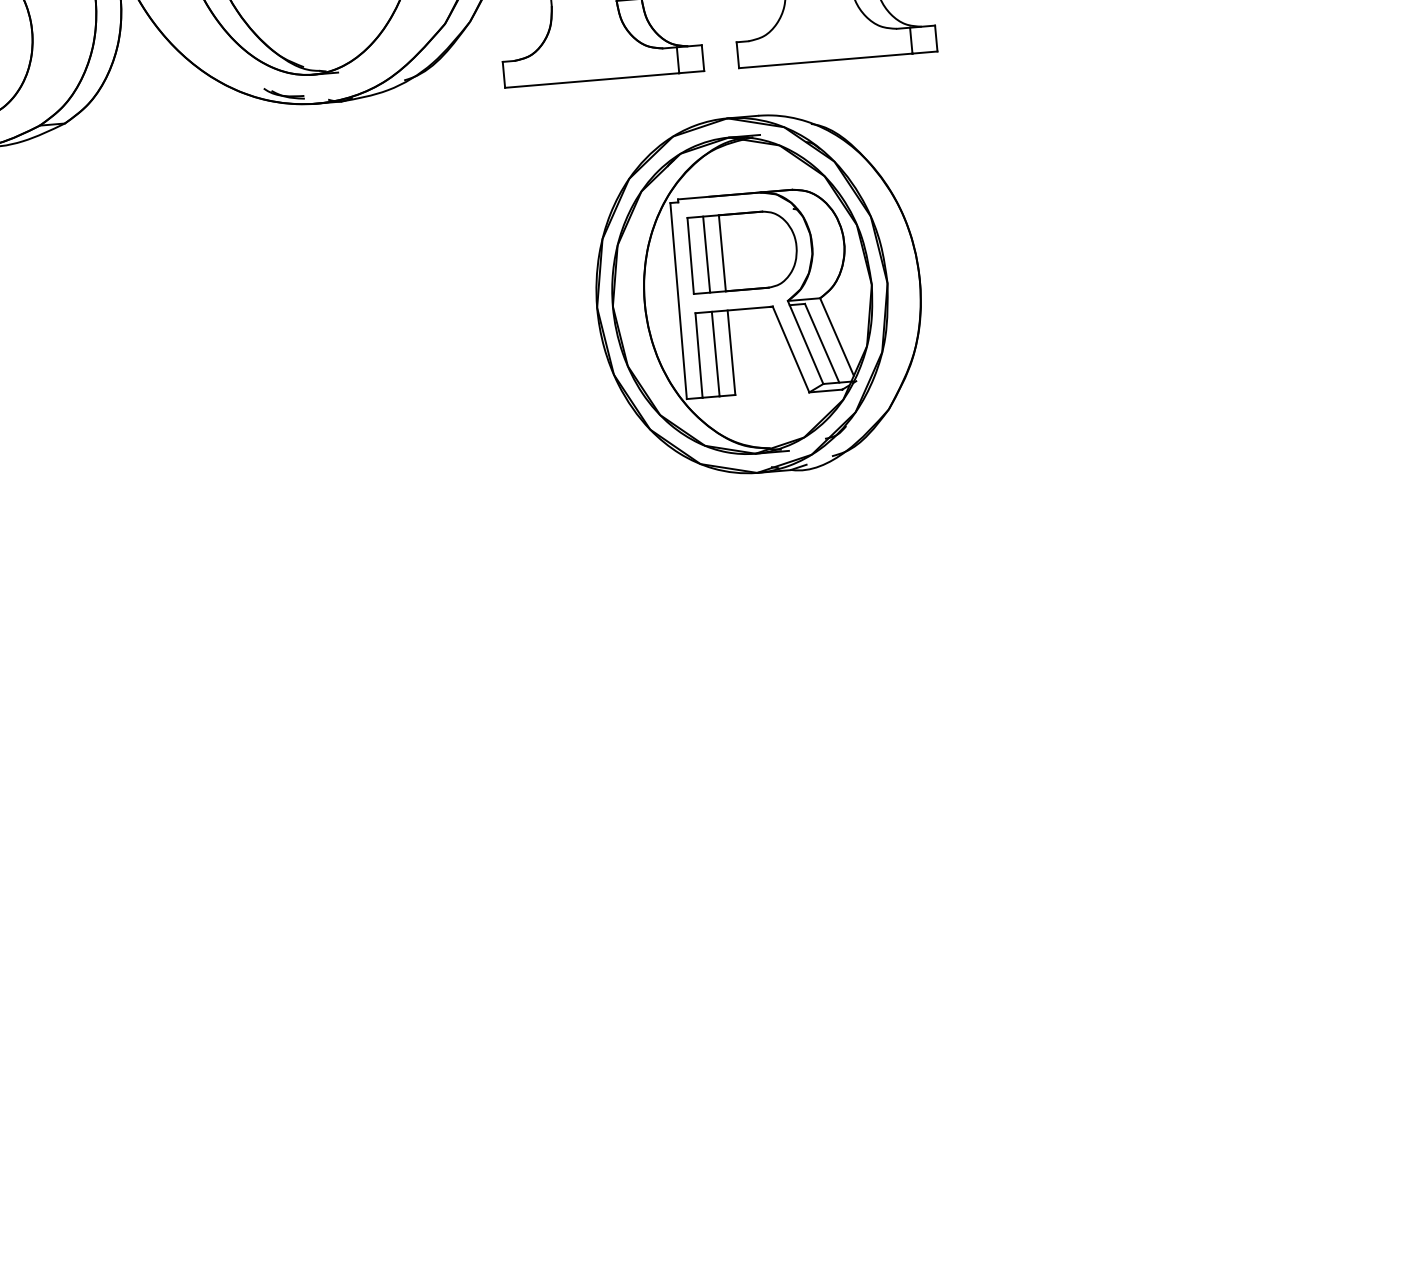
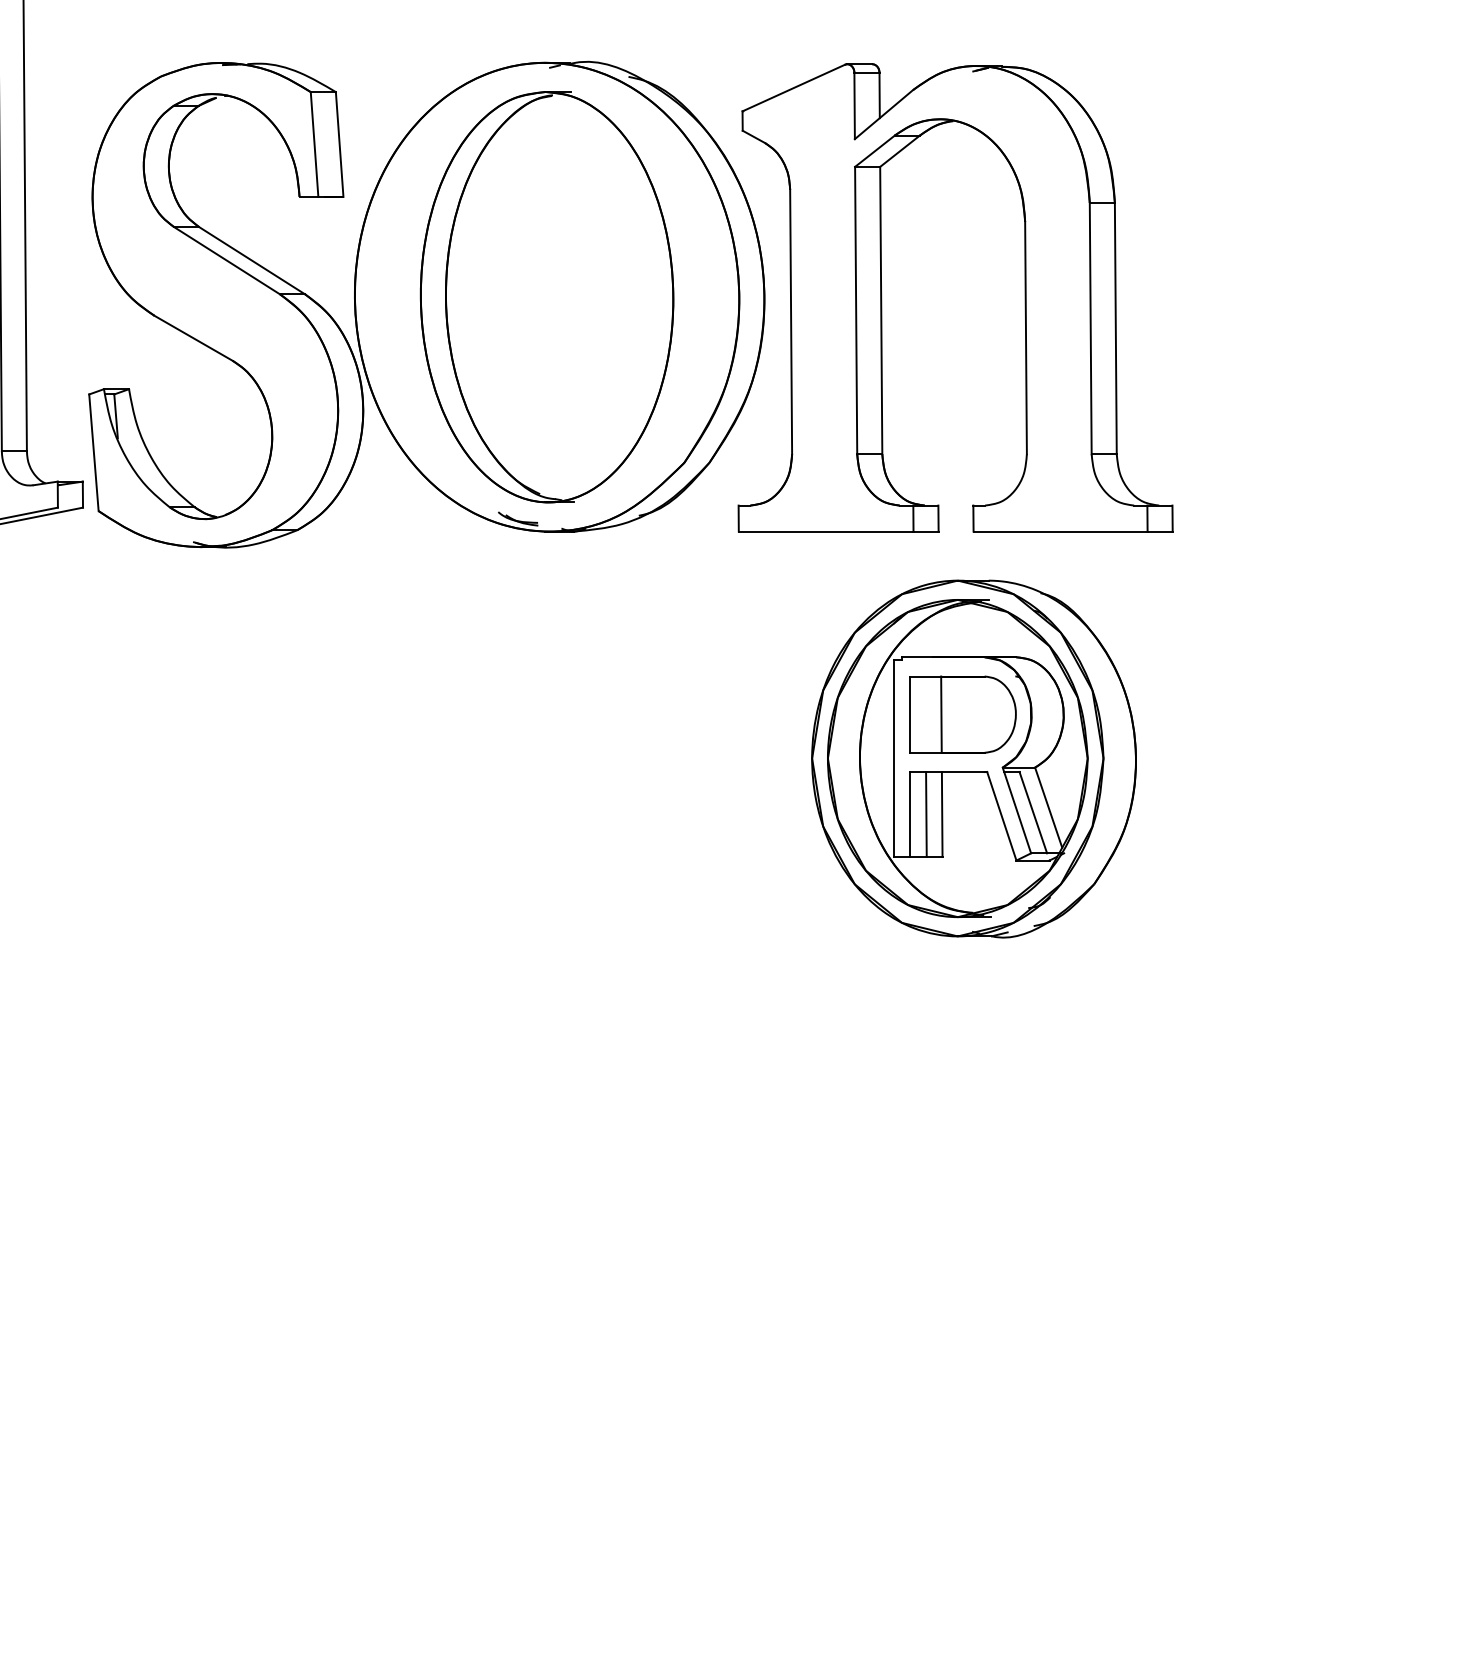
line: (706, 254) -> (925, 714), removed

